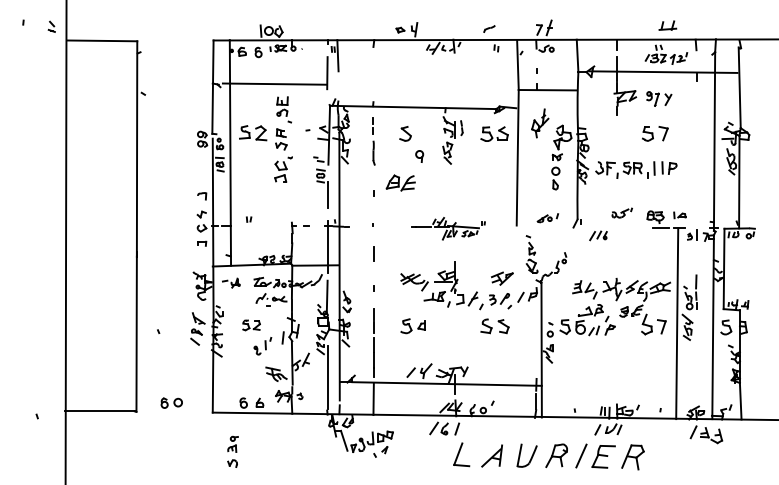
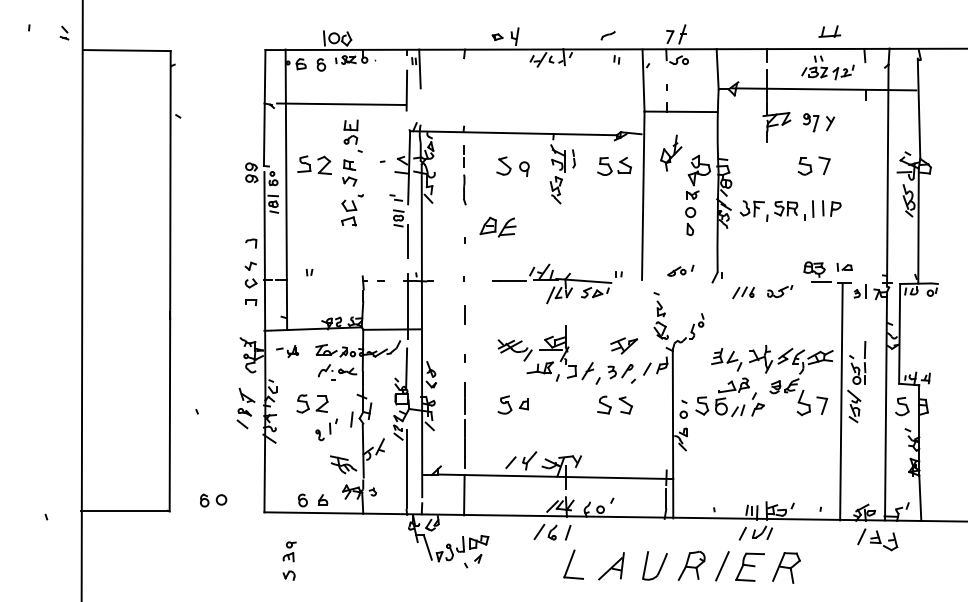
part: (419, 155) -> (524, 168), moved
part: (622, 213) -> (780, 291), moved
part: (448, 228) -> (557, 283), size x1.43
part: (251, 325) -> (312, 403), size x1.43

